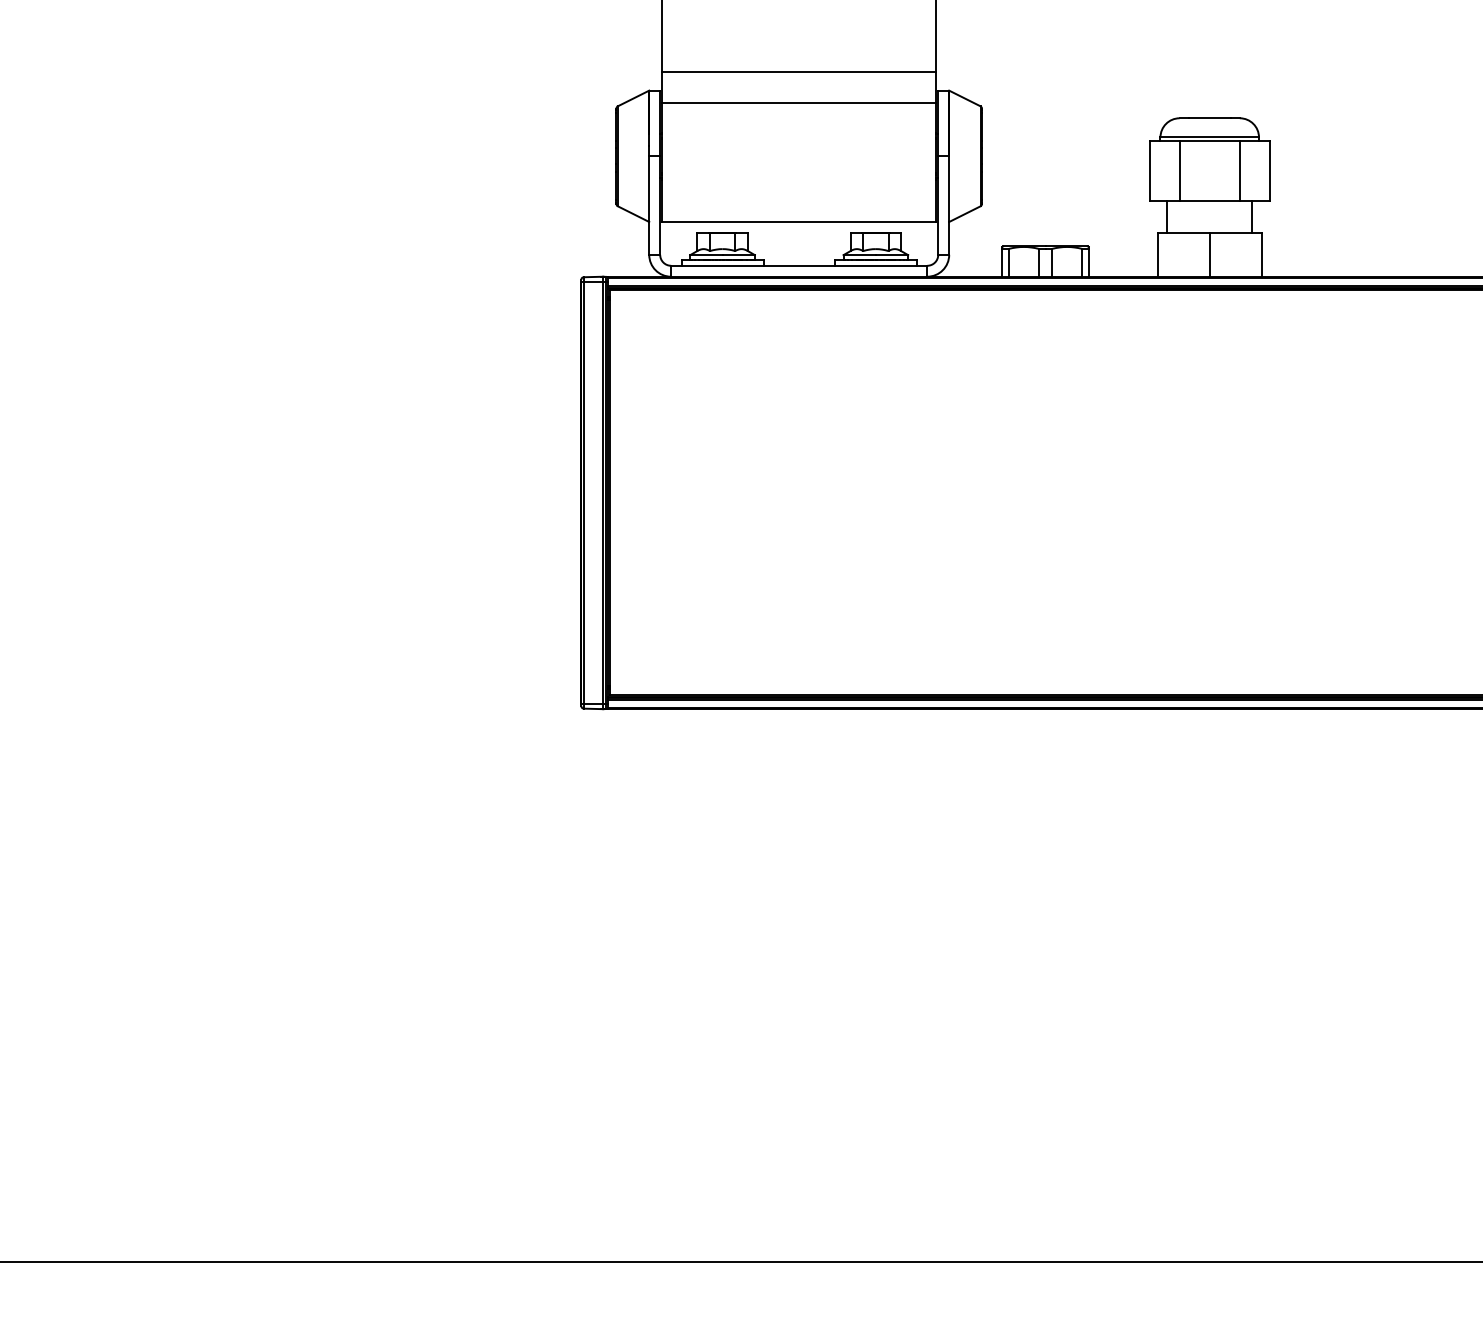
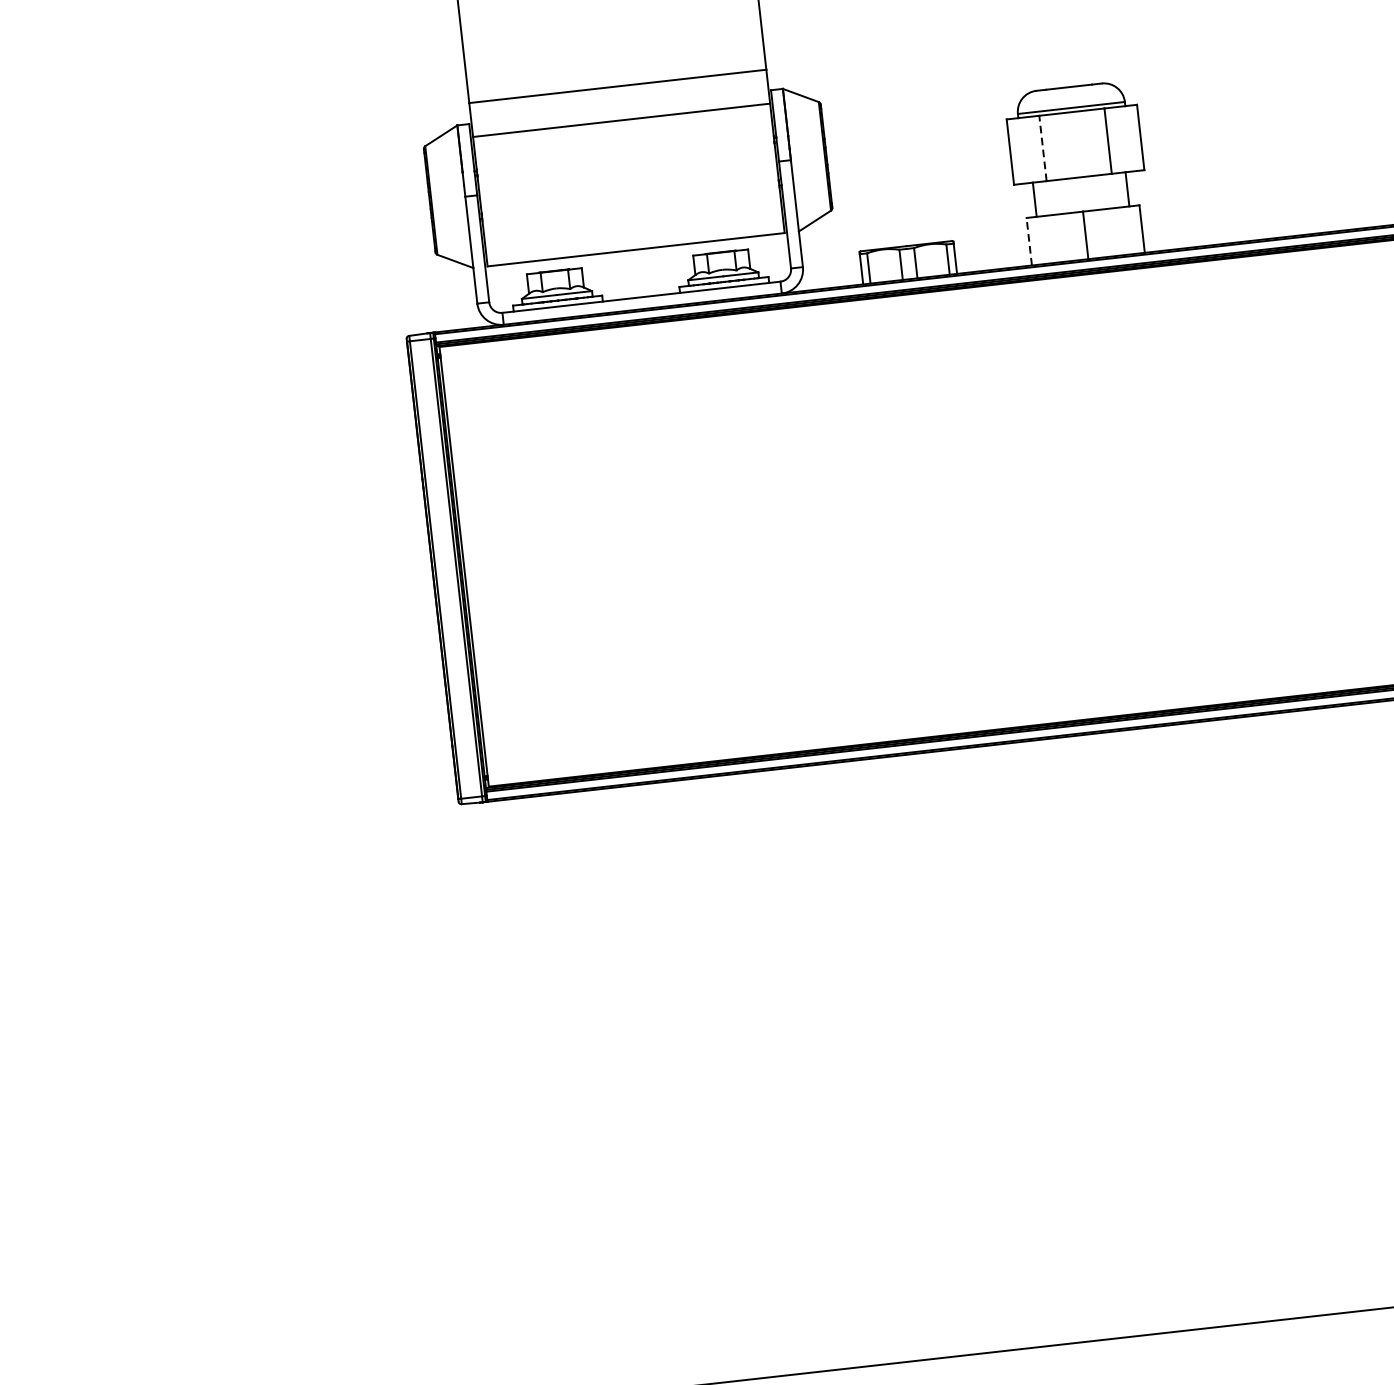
line: (1179, 170) -> (1042, 147), solid -> dashed
line: (1157, 254) -> (1028, 241), solid -> dashed

